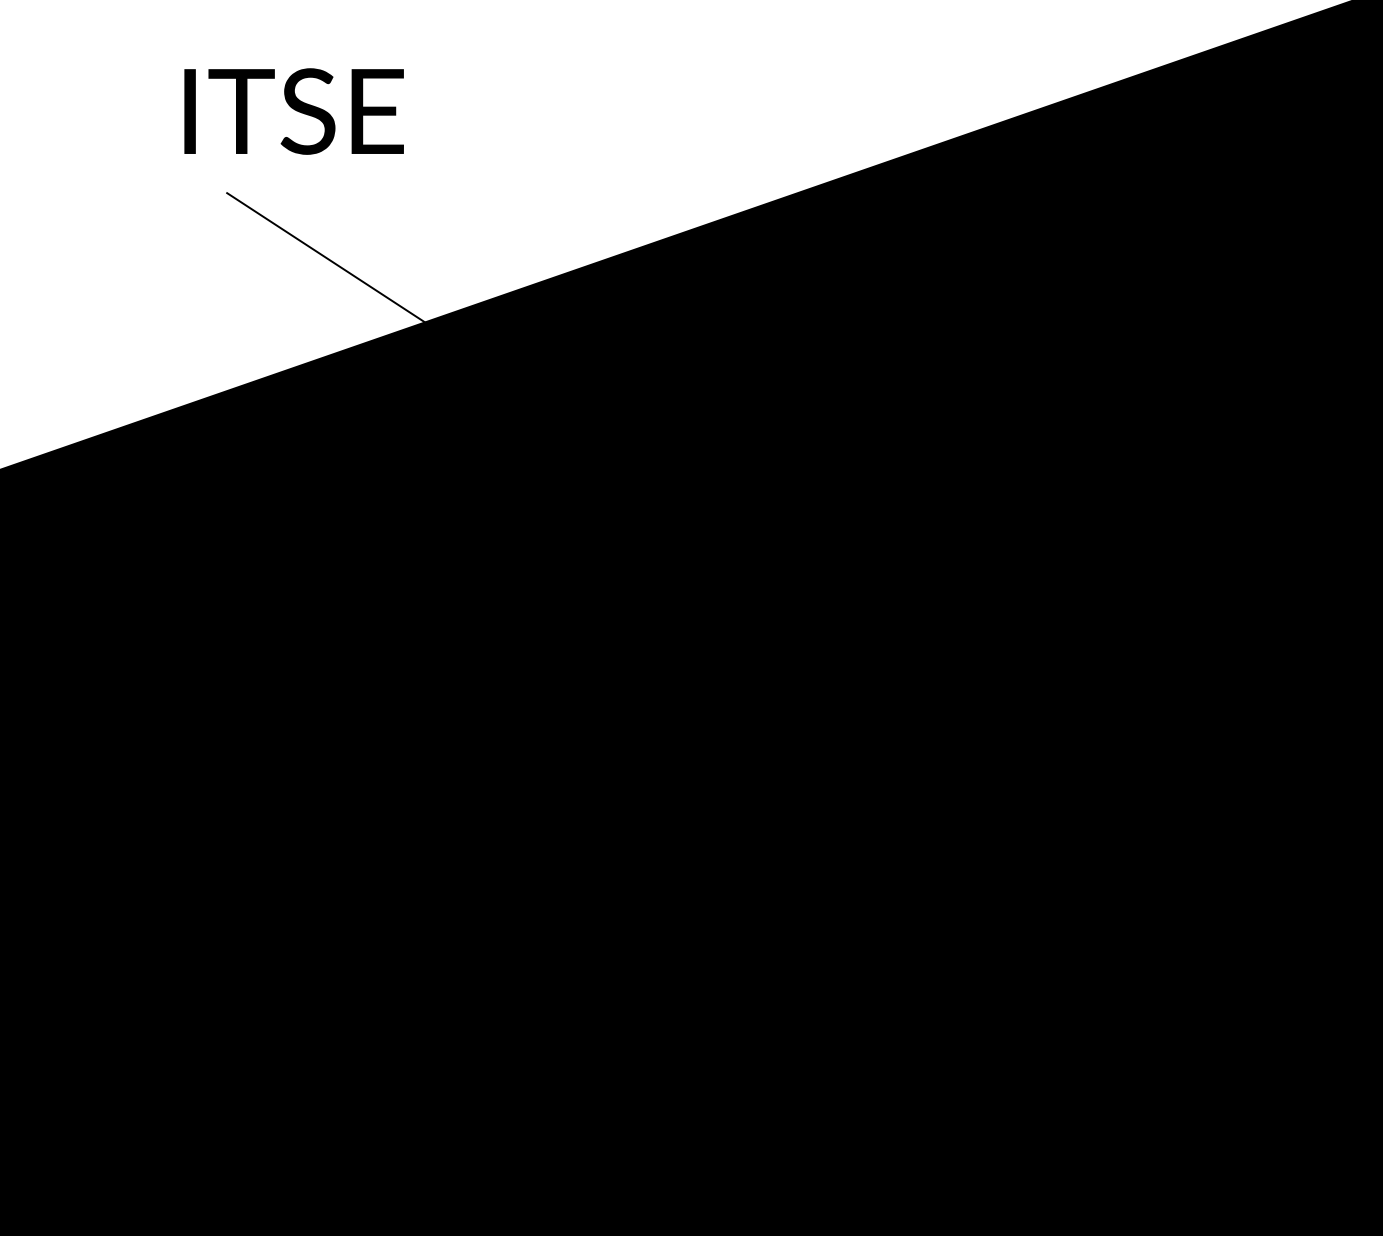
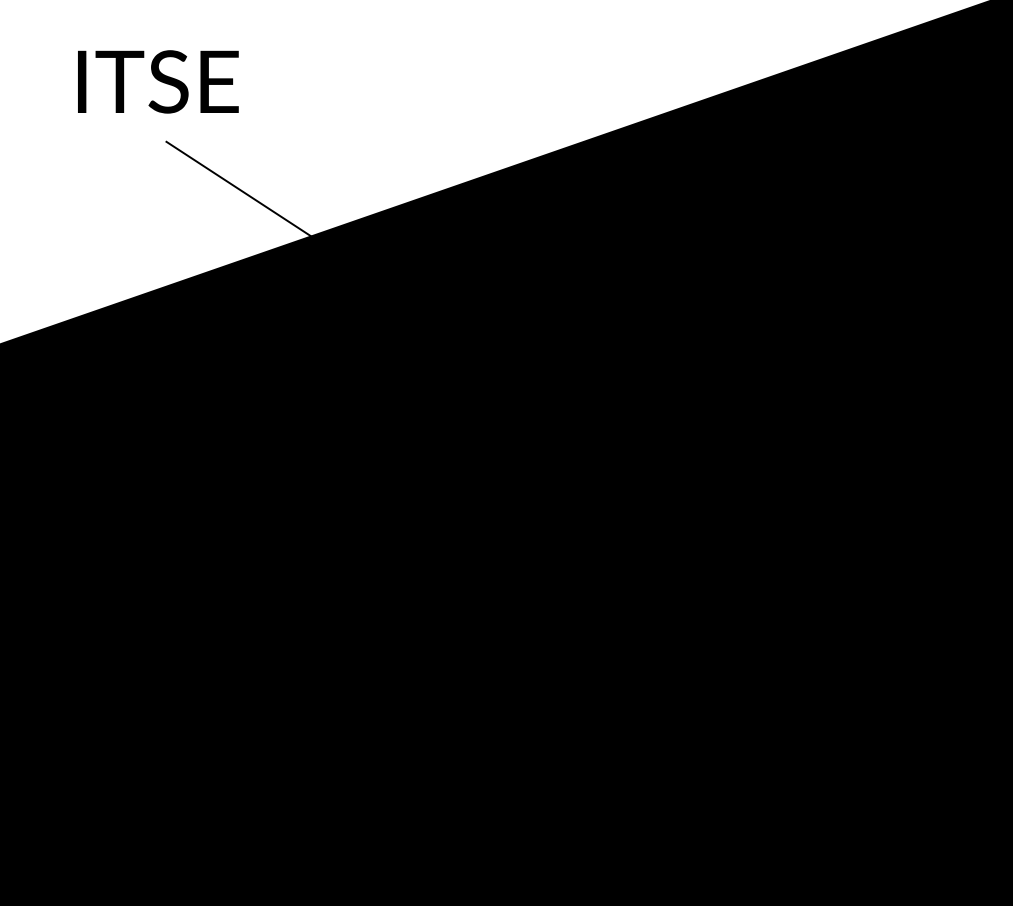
text: (294, 110) -> (158, 81), moved

